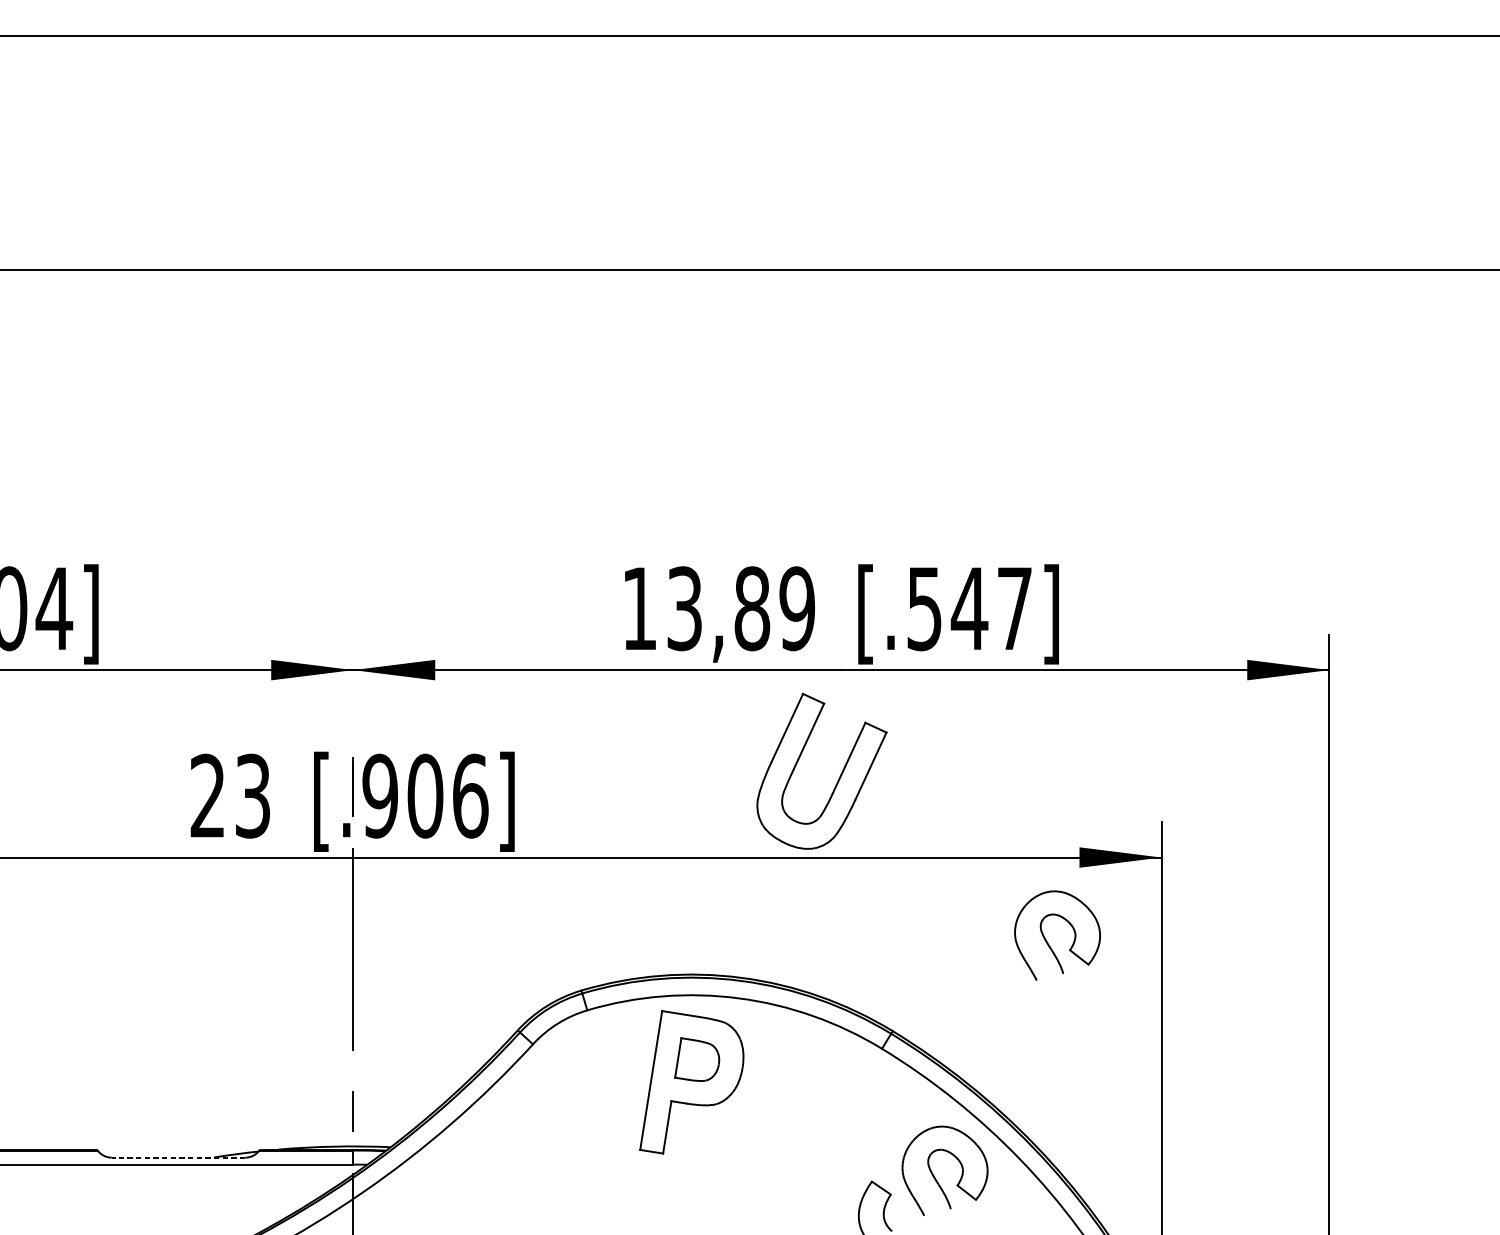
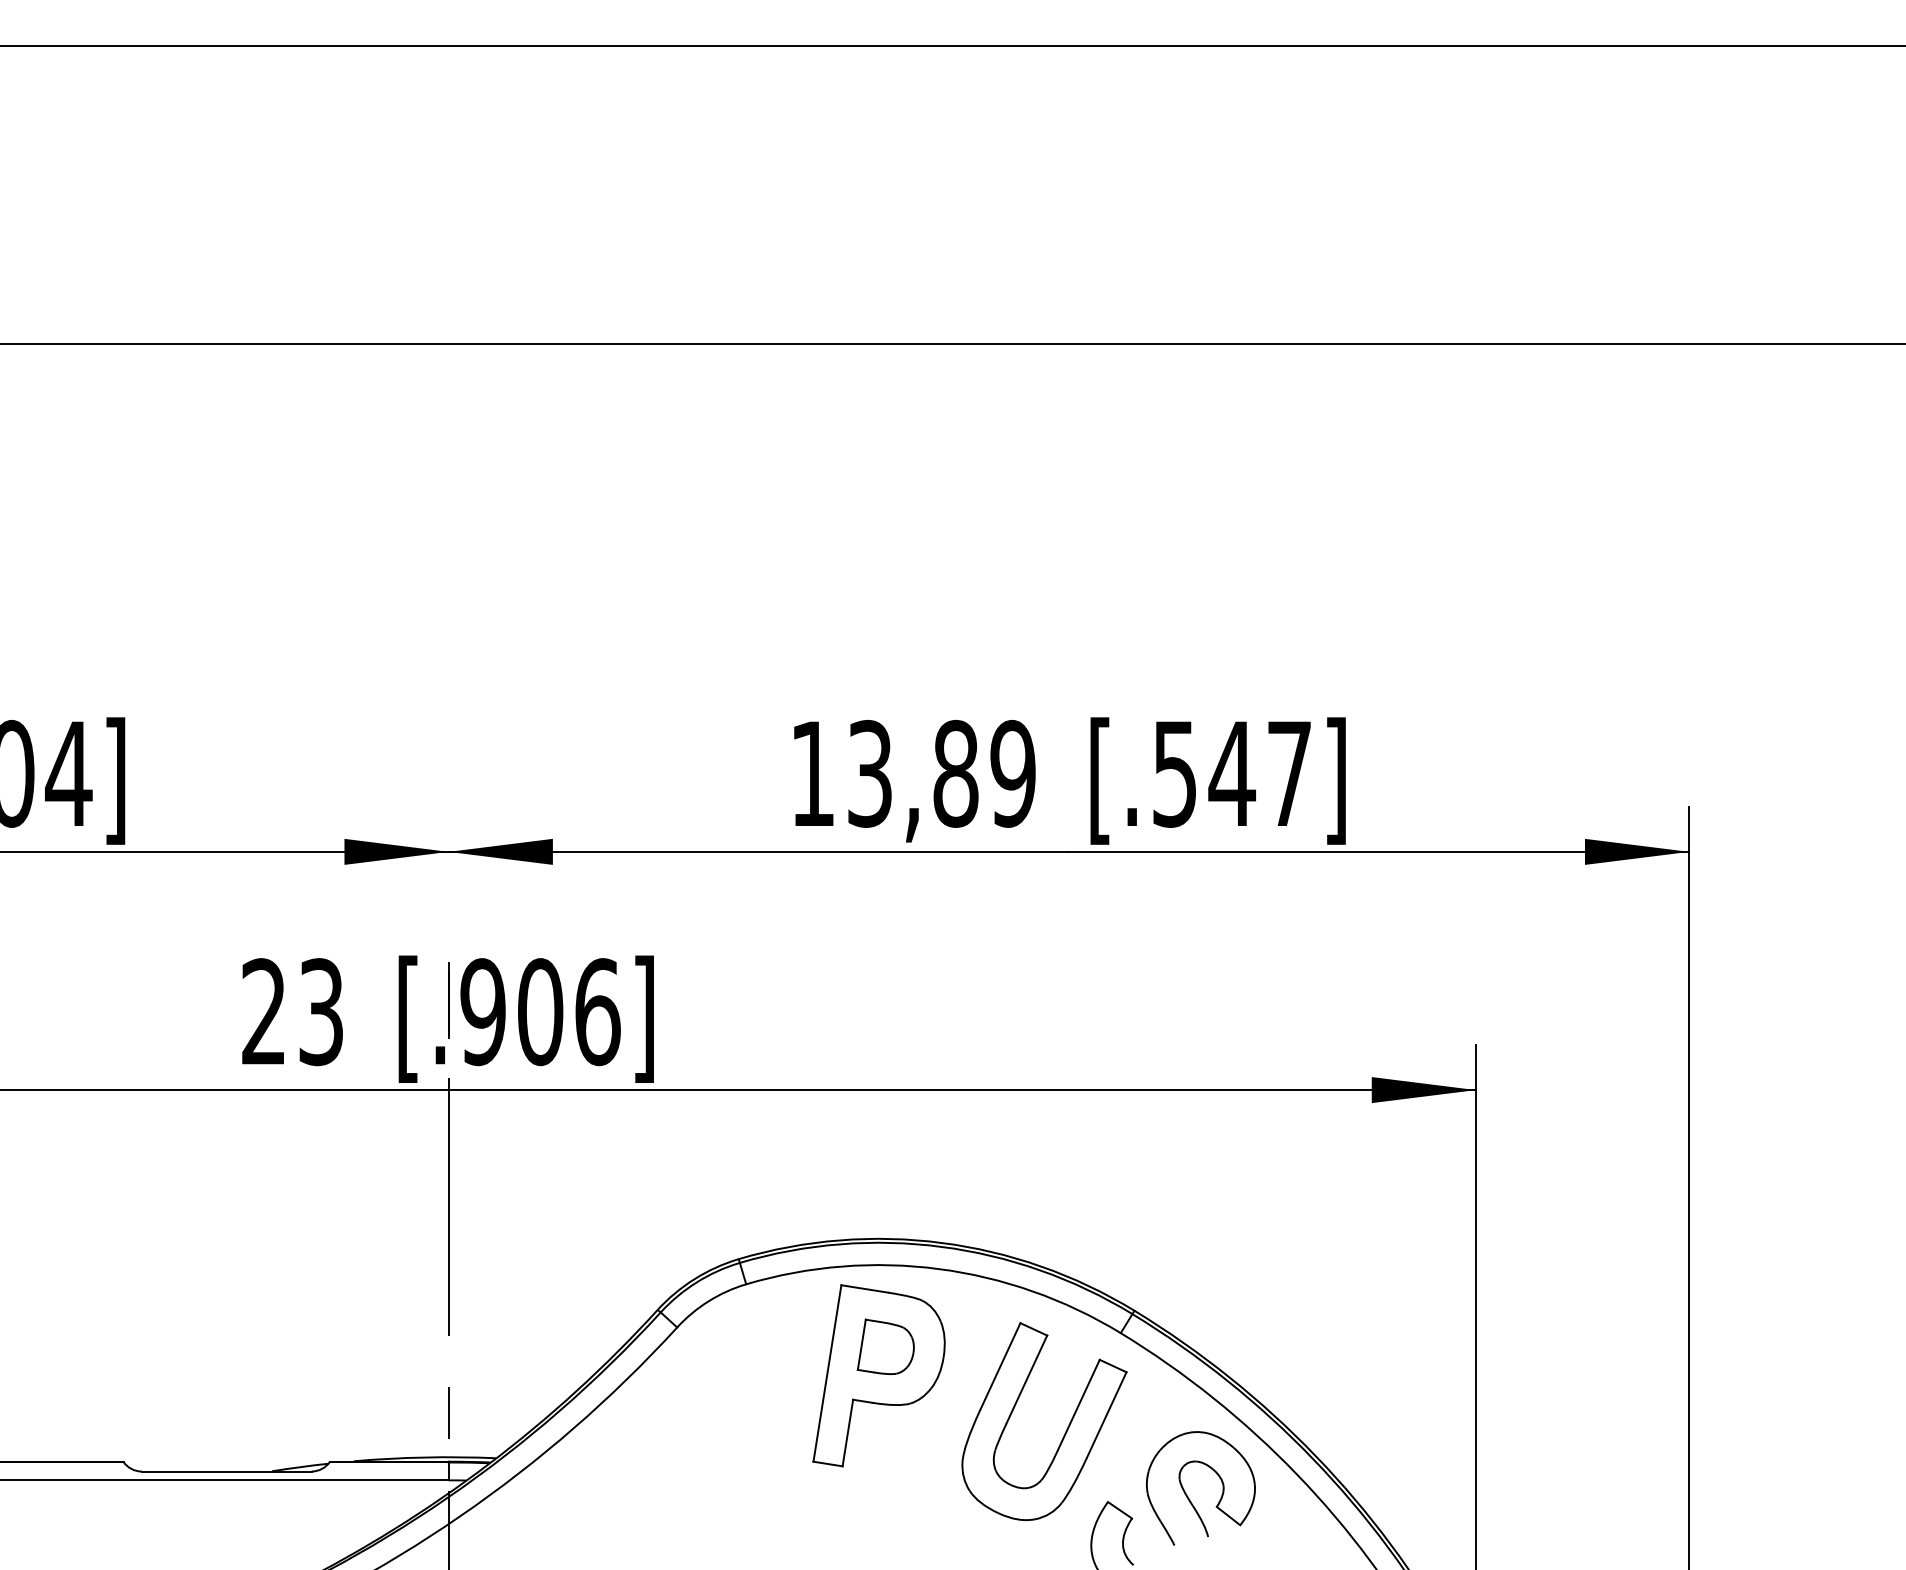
part: (838, 779) -> (1065, 1431), moved
part: (1047, 942) -> (1331, 1197), removed
line: (178, 1157) -> (226, 1471), dashed -> solid

